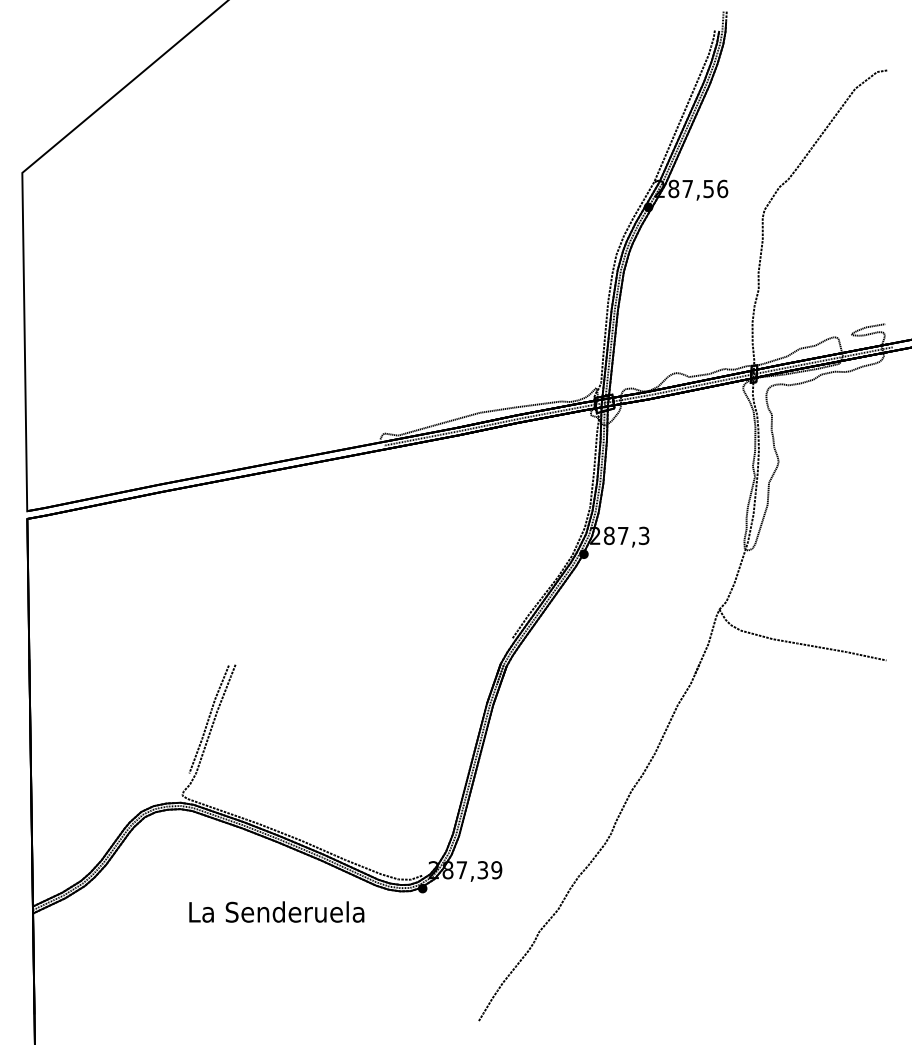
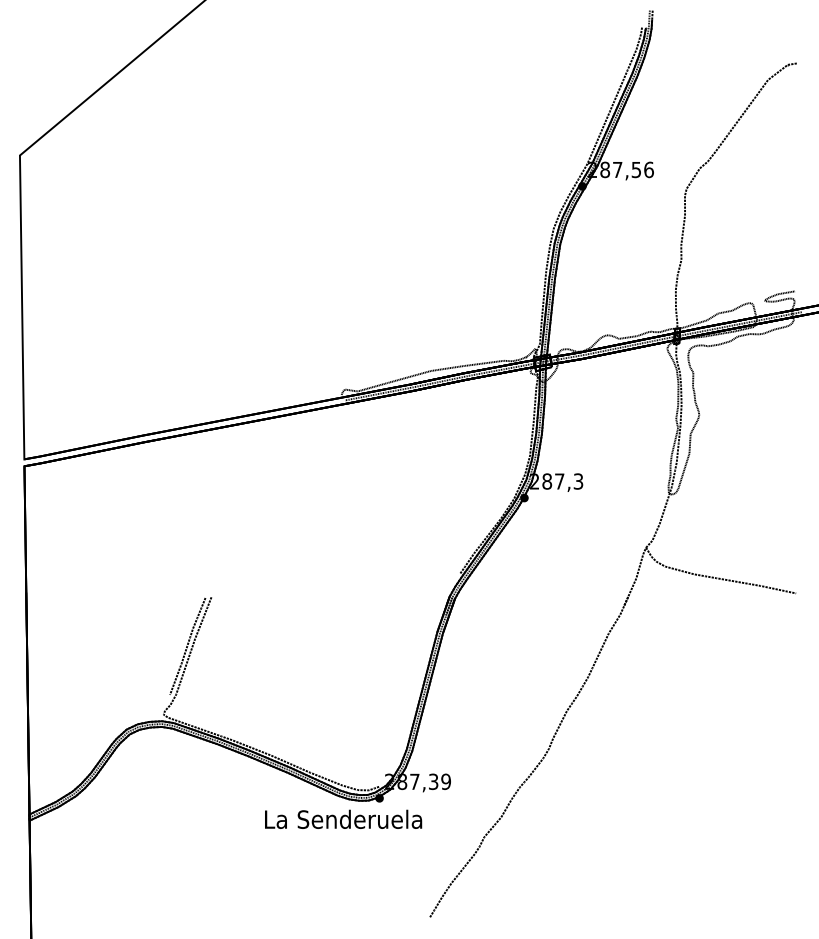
text: (276, 911) -> (343, 818), moved

